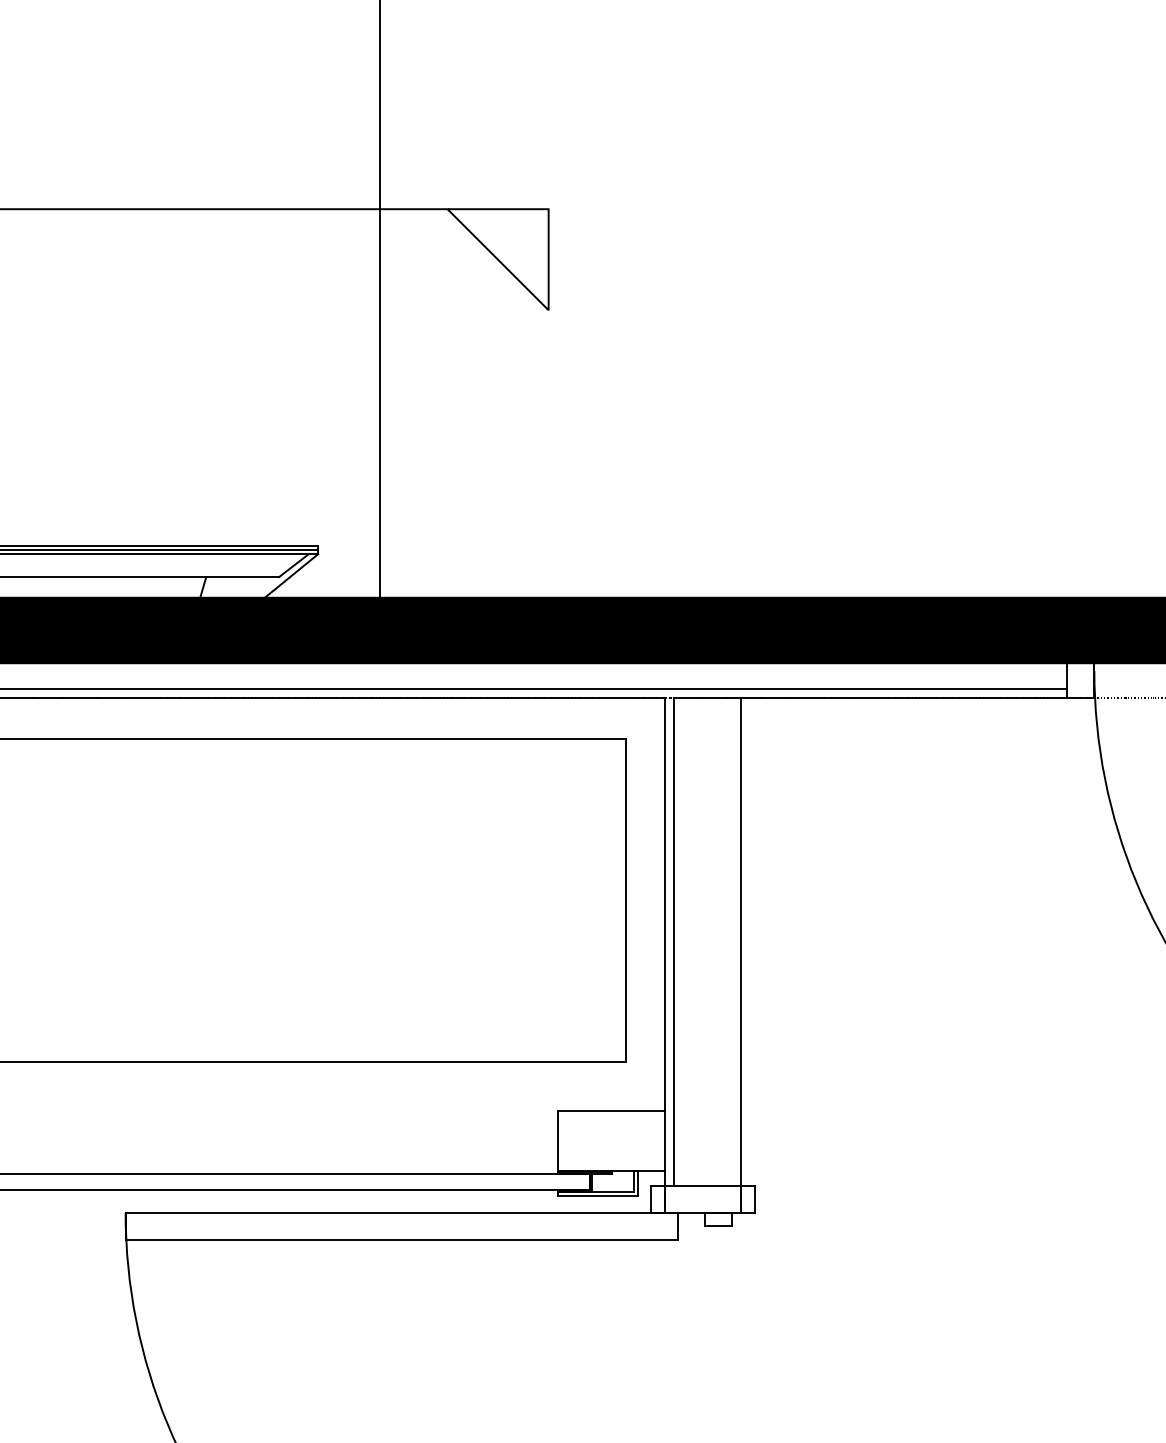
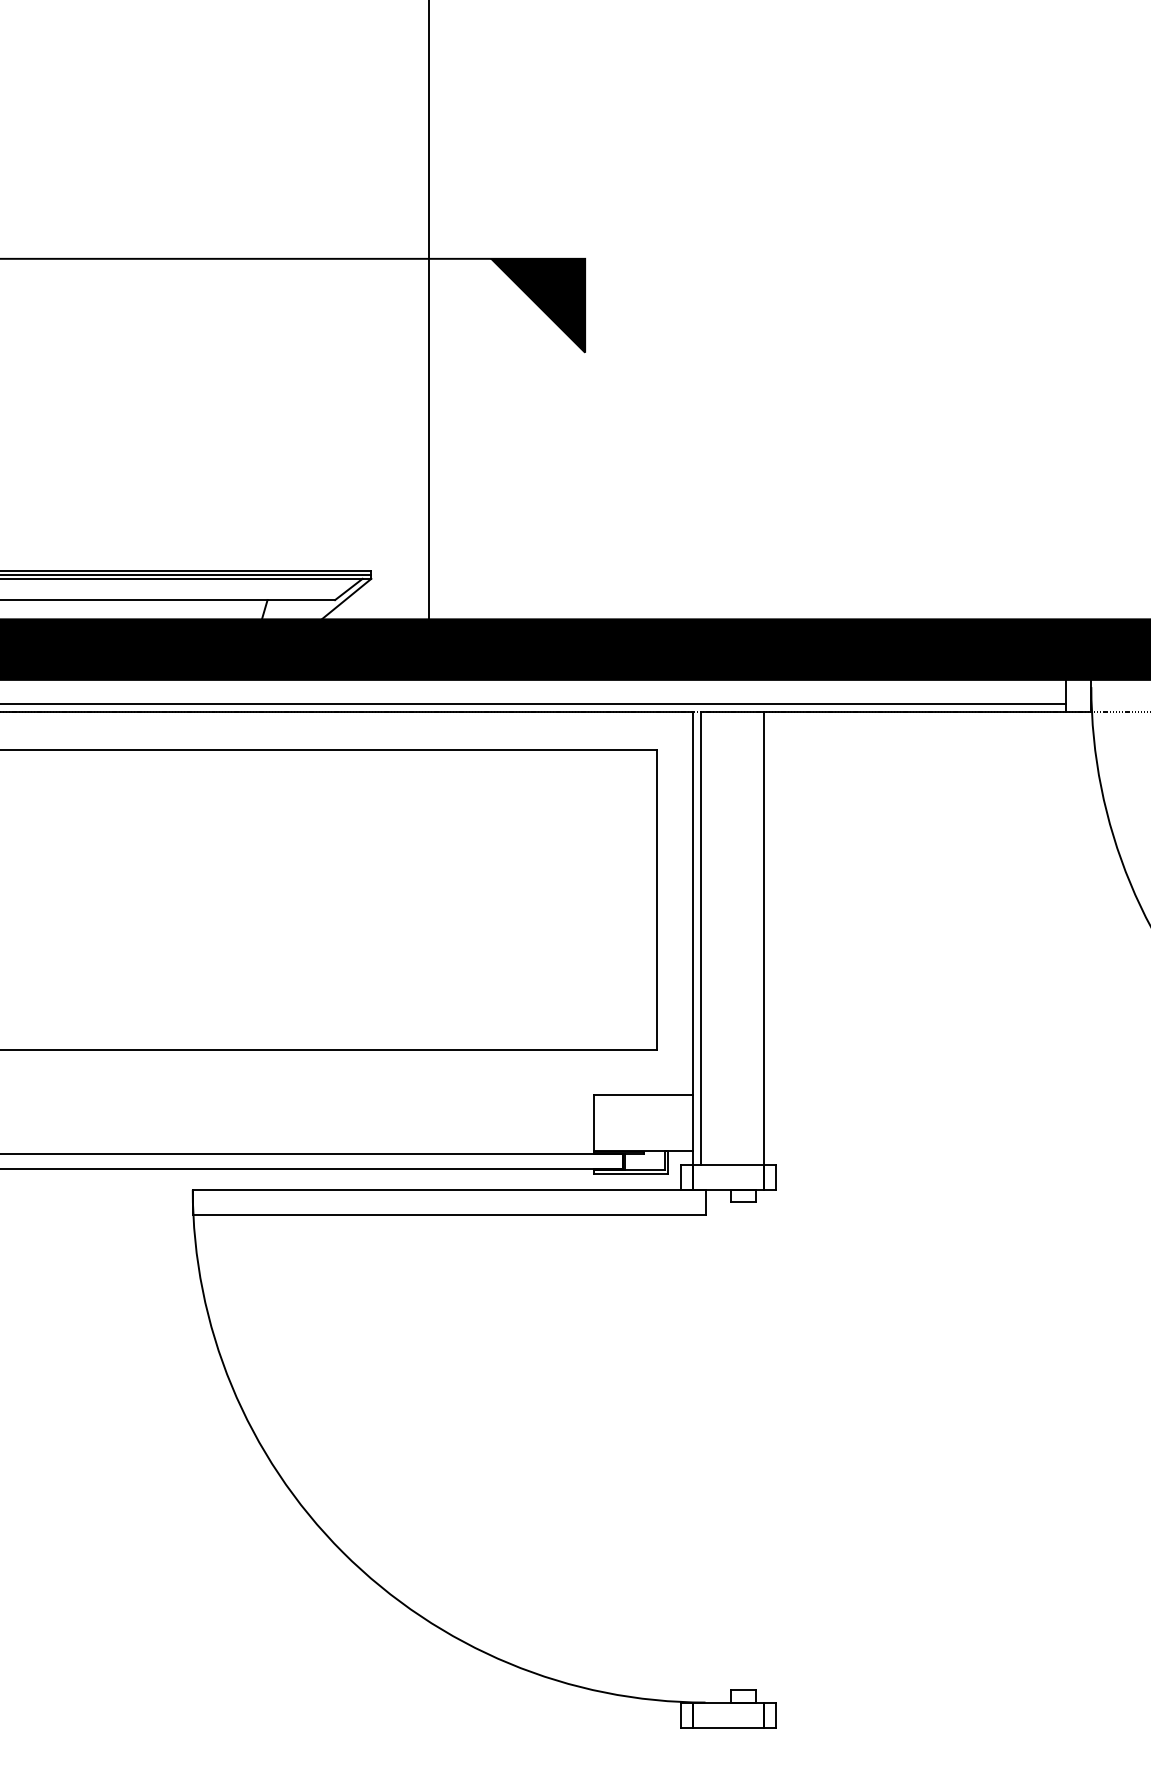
fill: (498, 259) -> (538, 305), added

